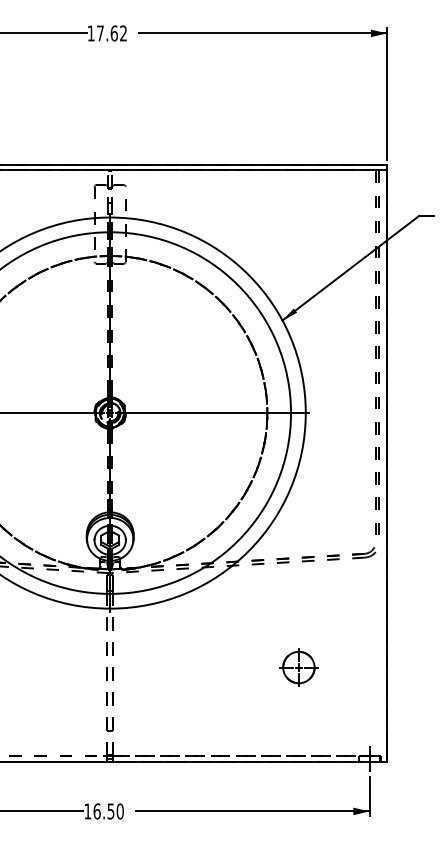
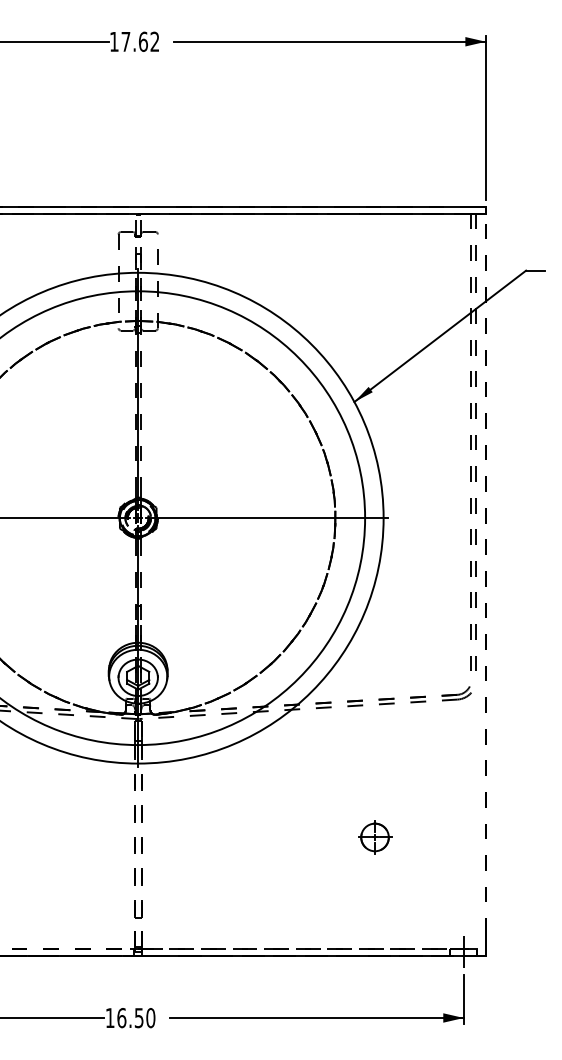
line: (387, 456) -> (486, 572), solid -> dashed
part: (298, 667) -> (374, 837), size x0.7

